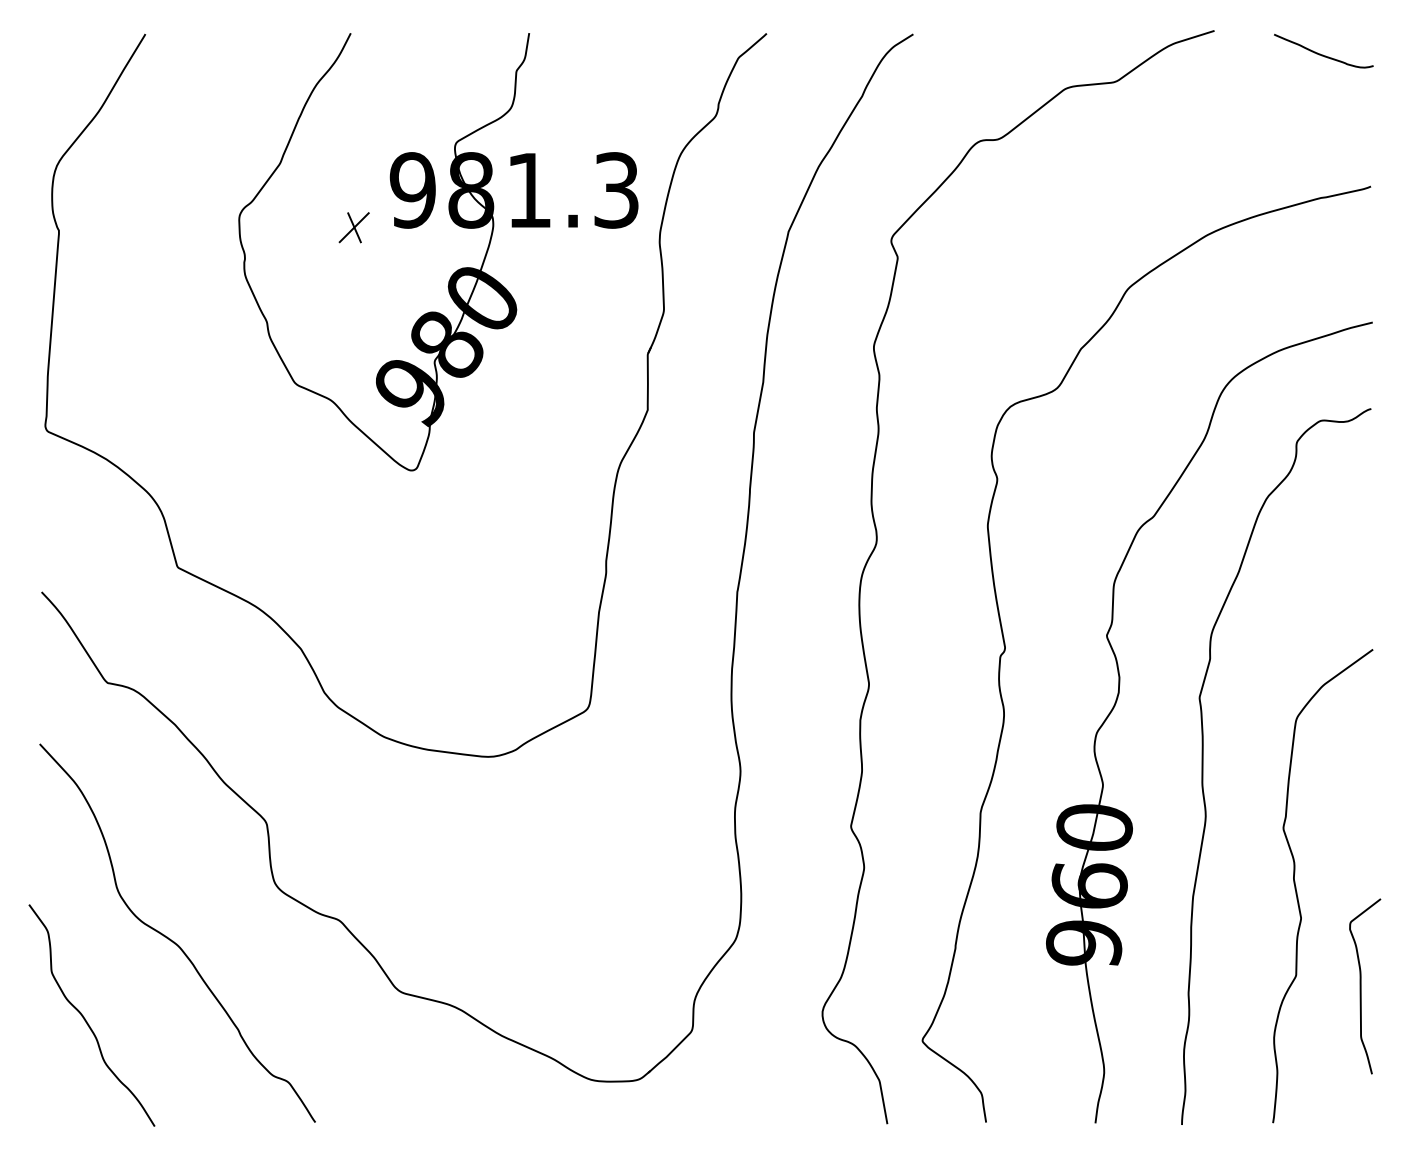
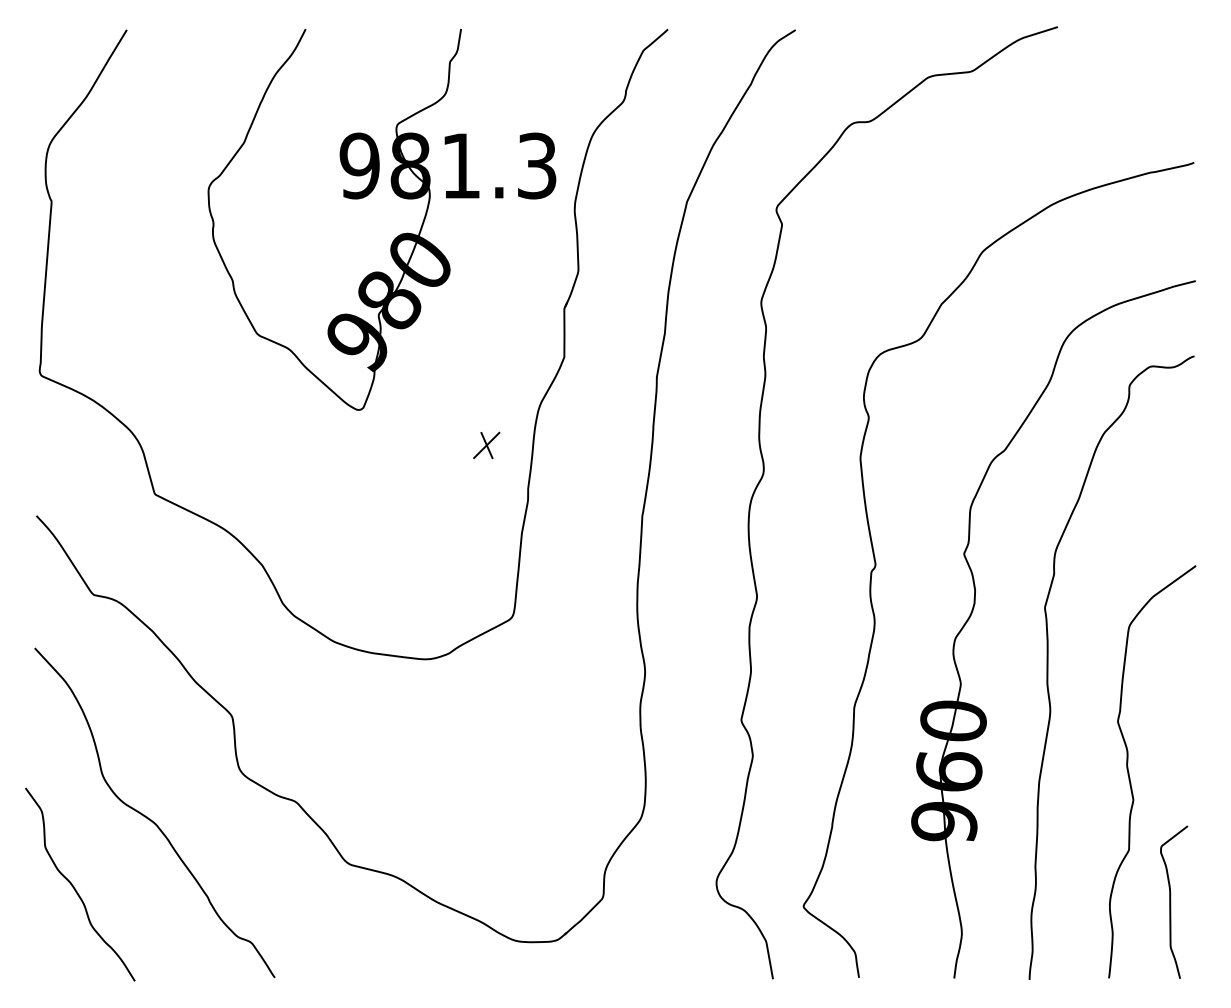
curve: (1323, 54) -> (1152, 47), removed
part: (354, 227) -> (486, 445), moved
curve: (1362, 985) -> (1171, 901), moved

